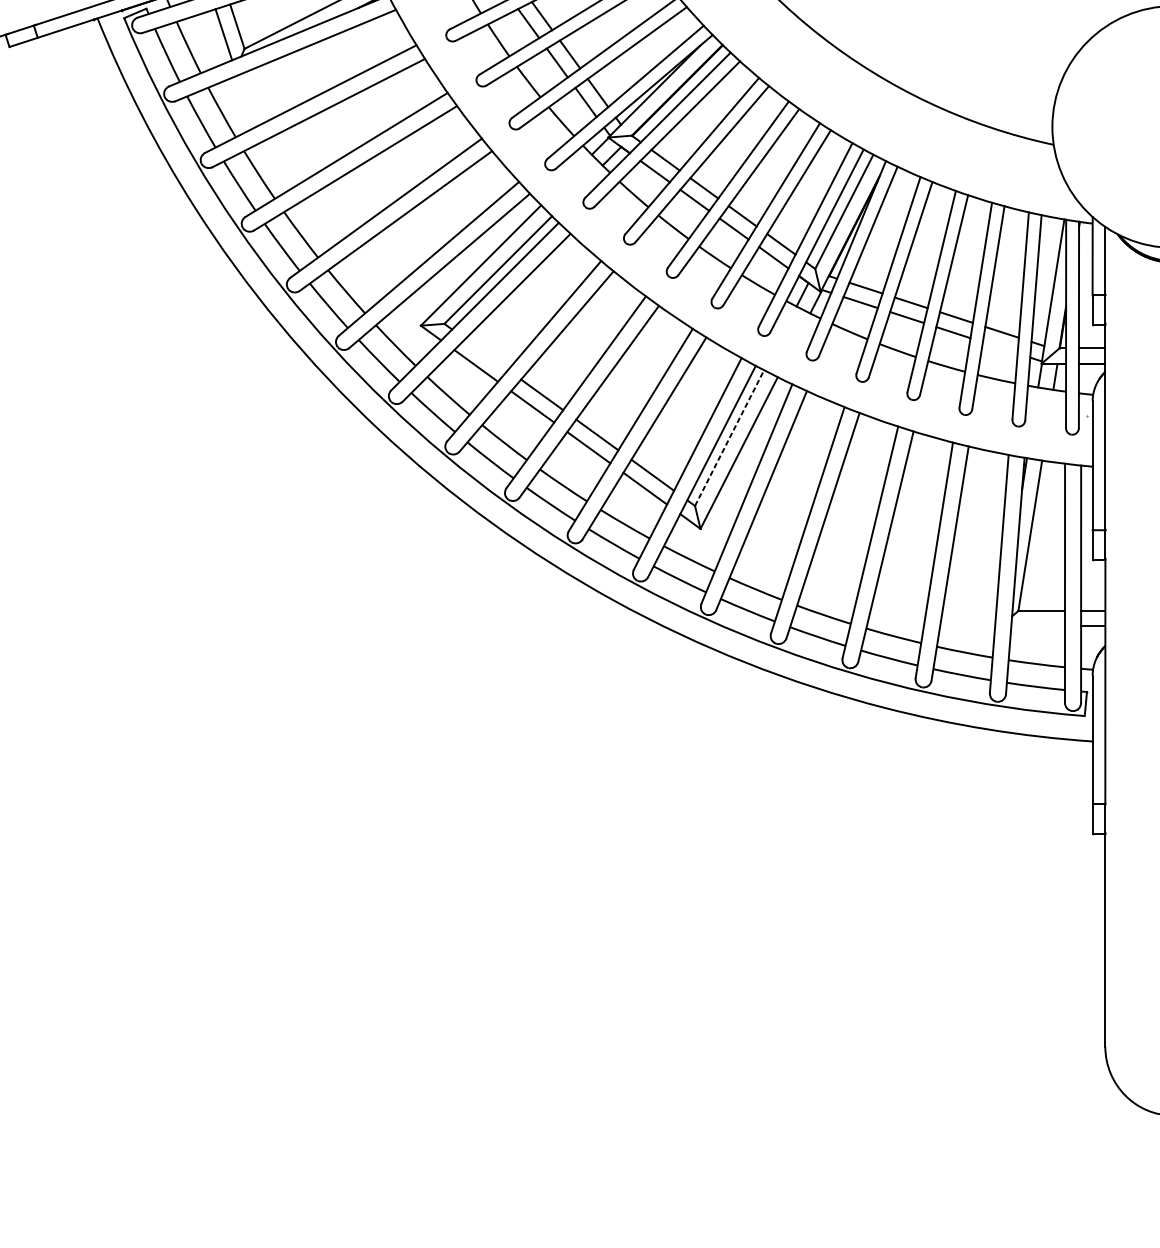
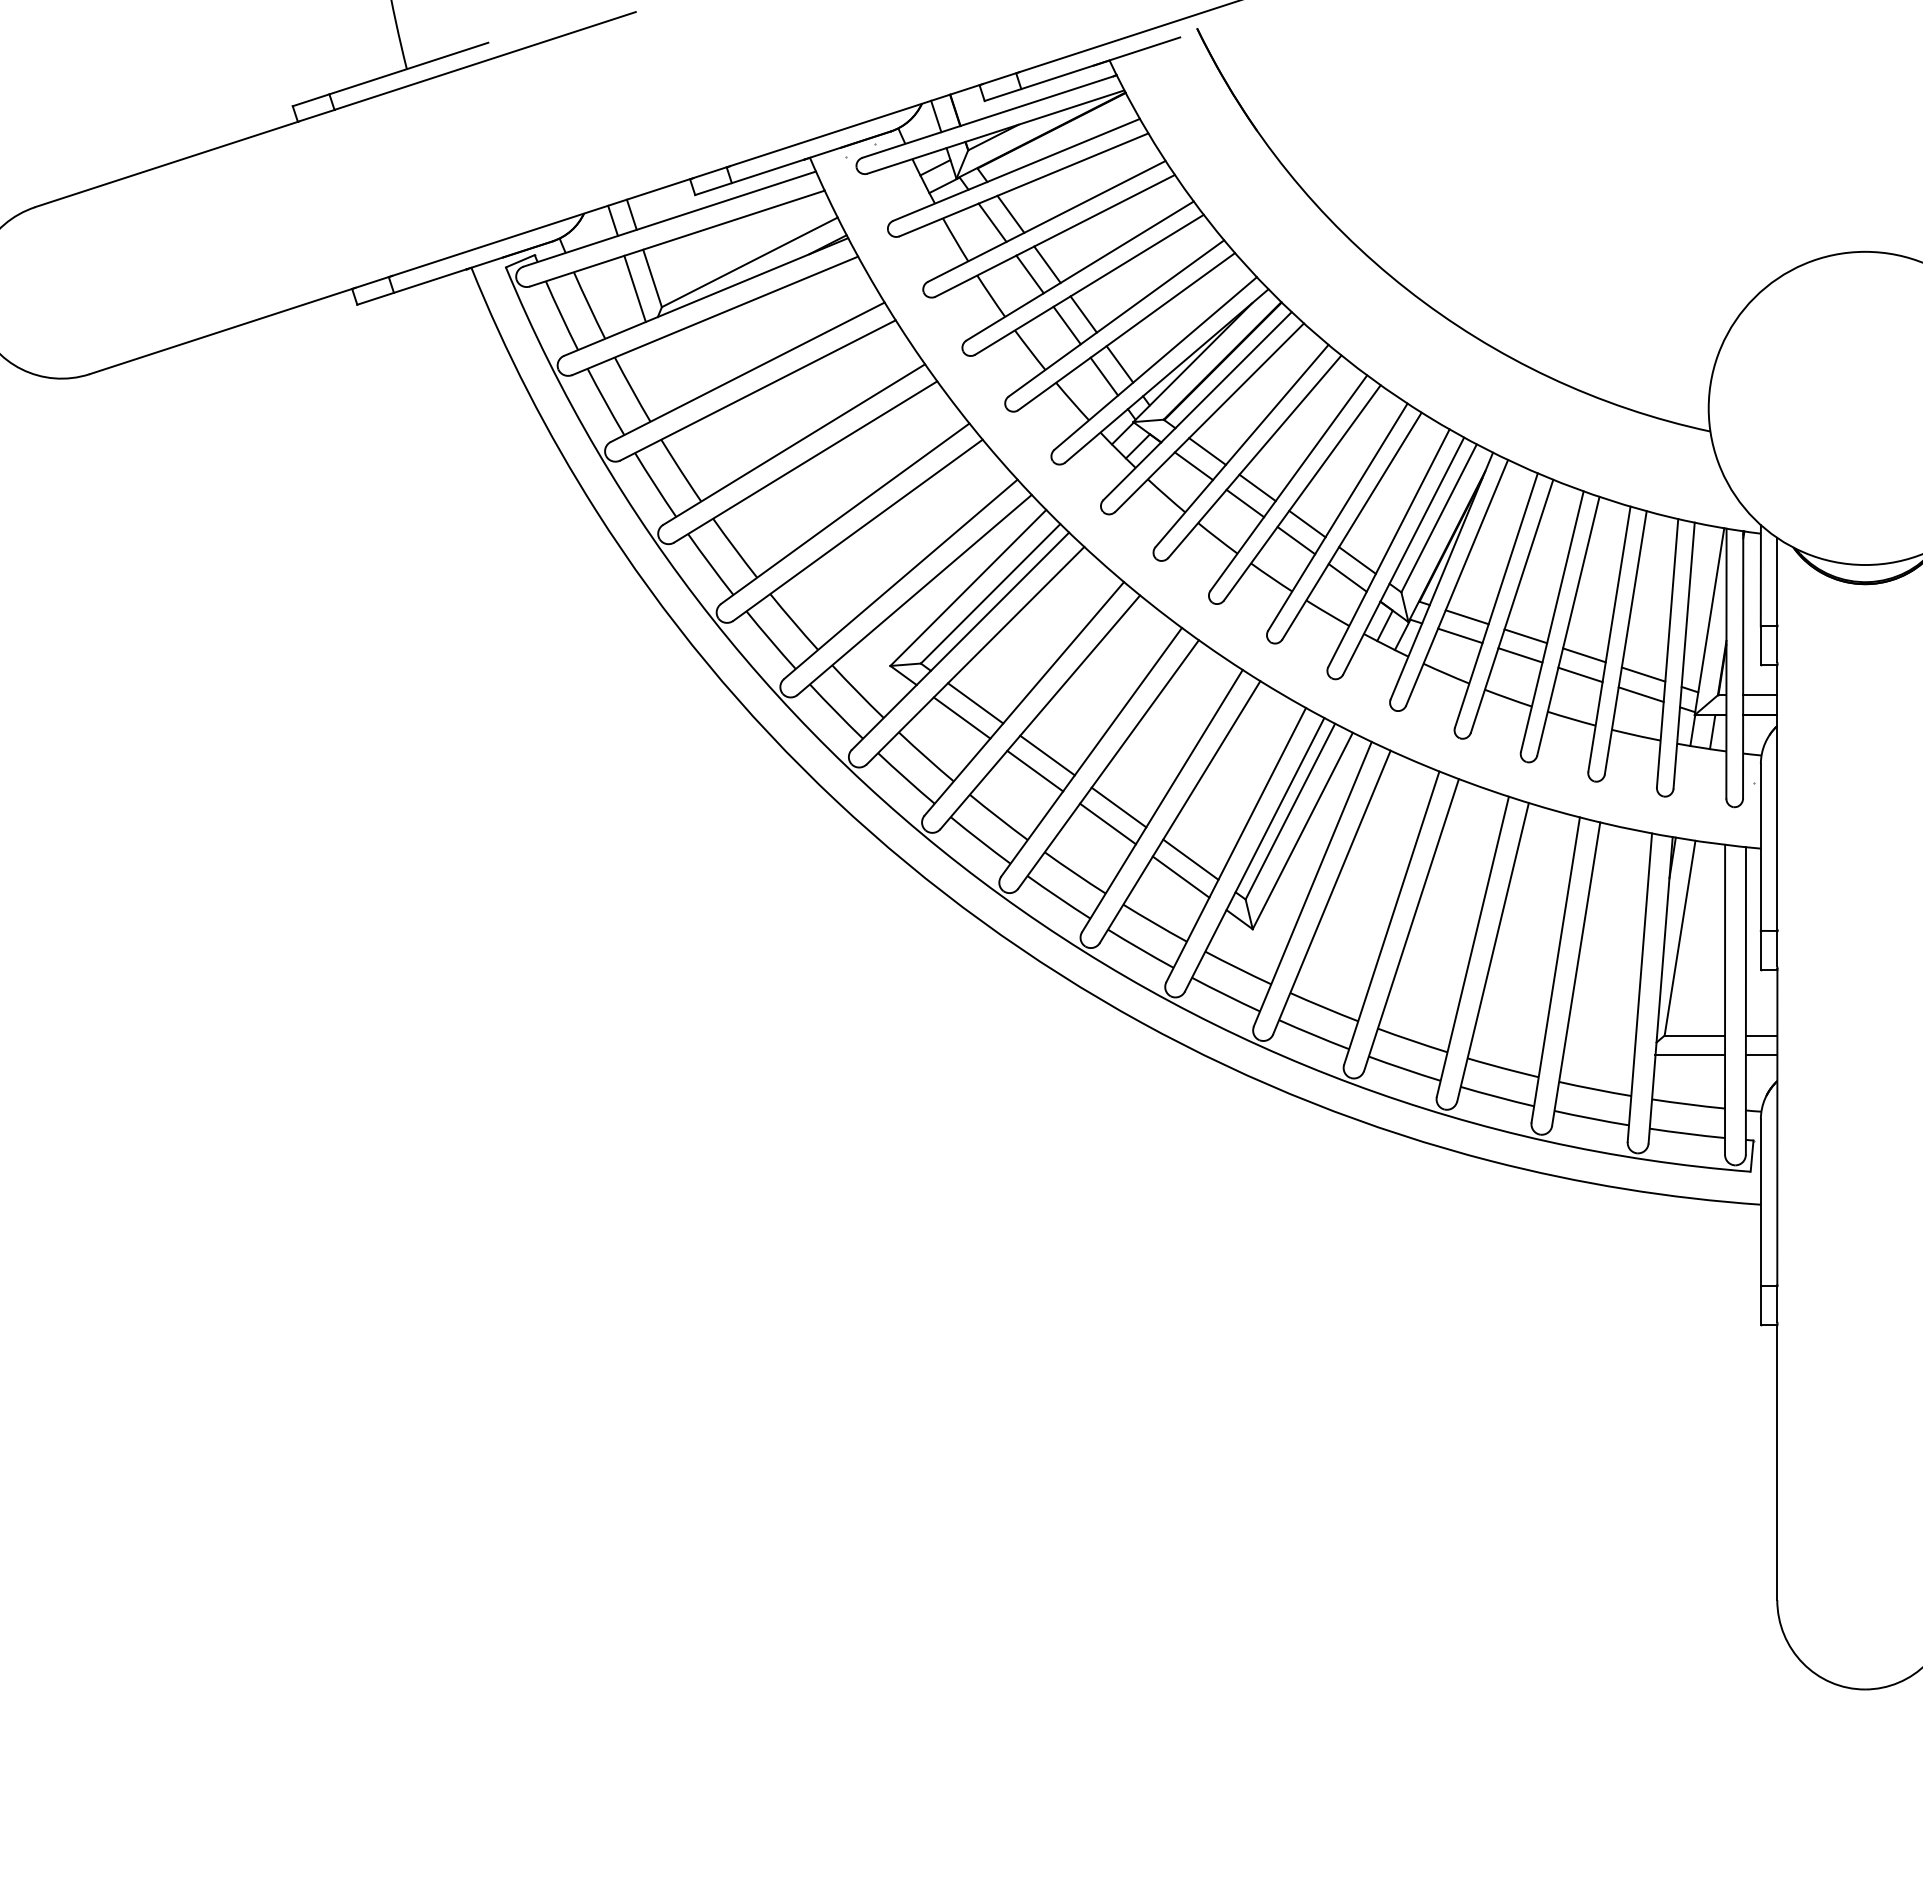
line: (999, 347) -> (1640, 694), added
line: (486, 354) -> (975, 703), added
line: (729, 438) -> (1290, 811), dashed -> solid
line: (1038, 626) -> (1690, 1055), added

